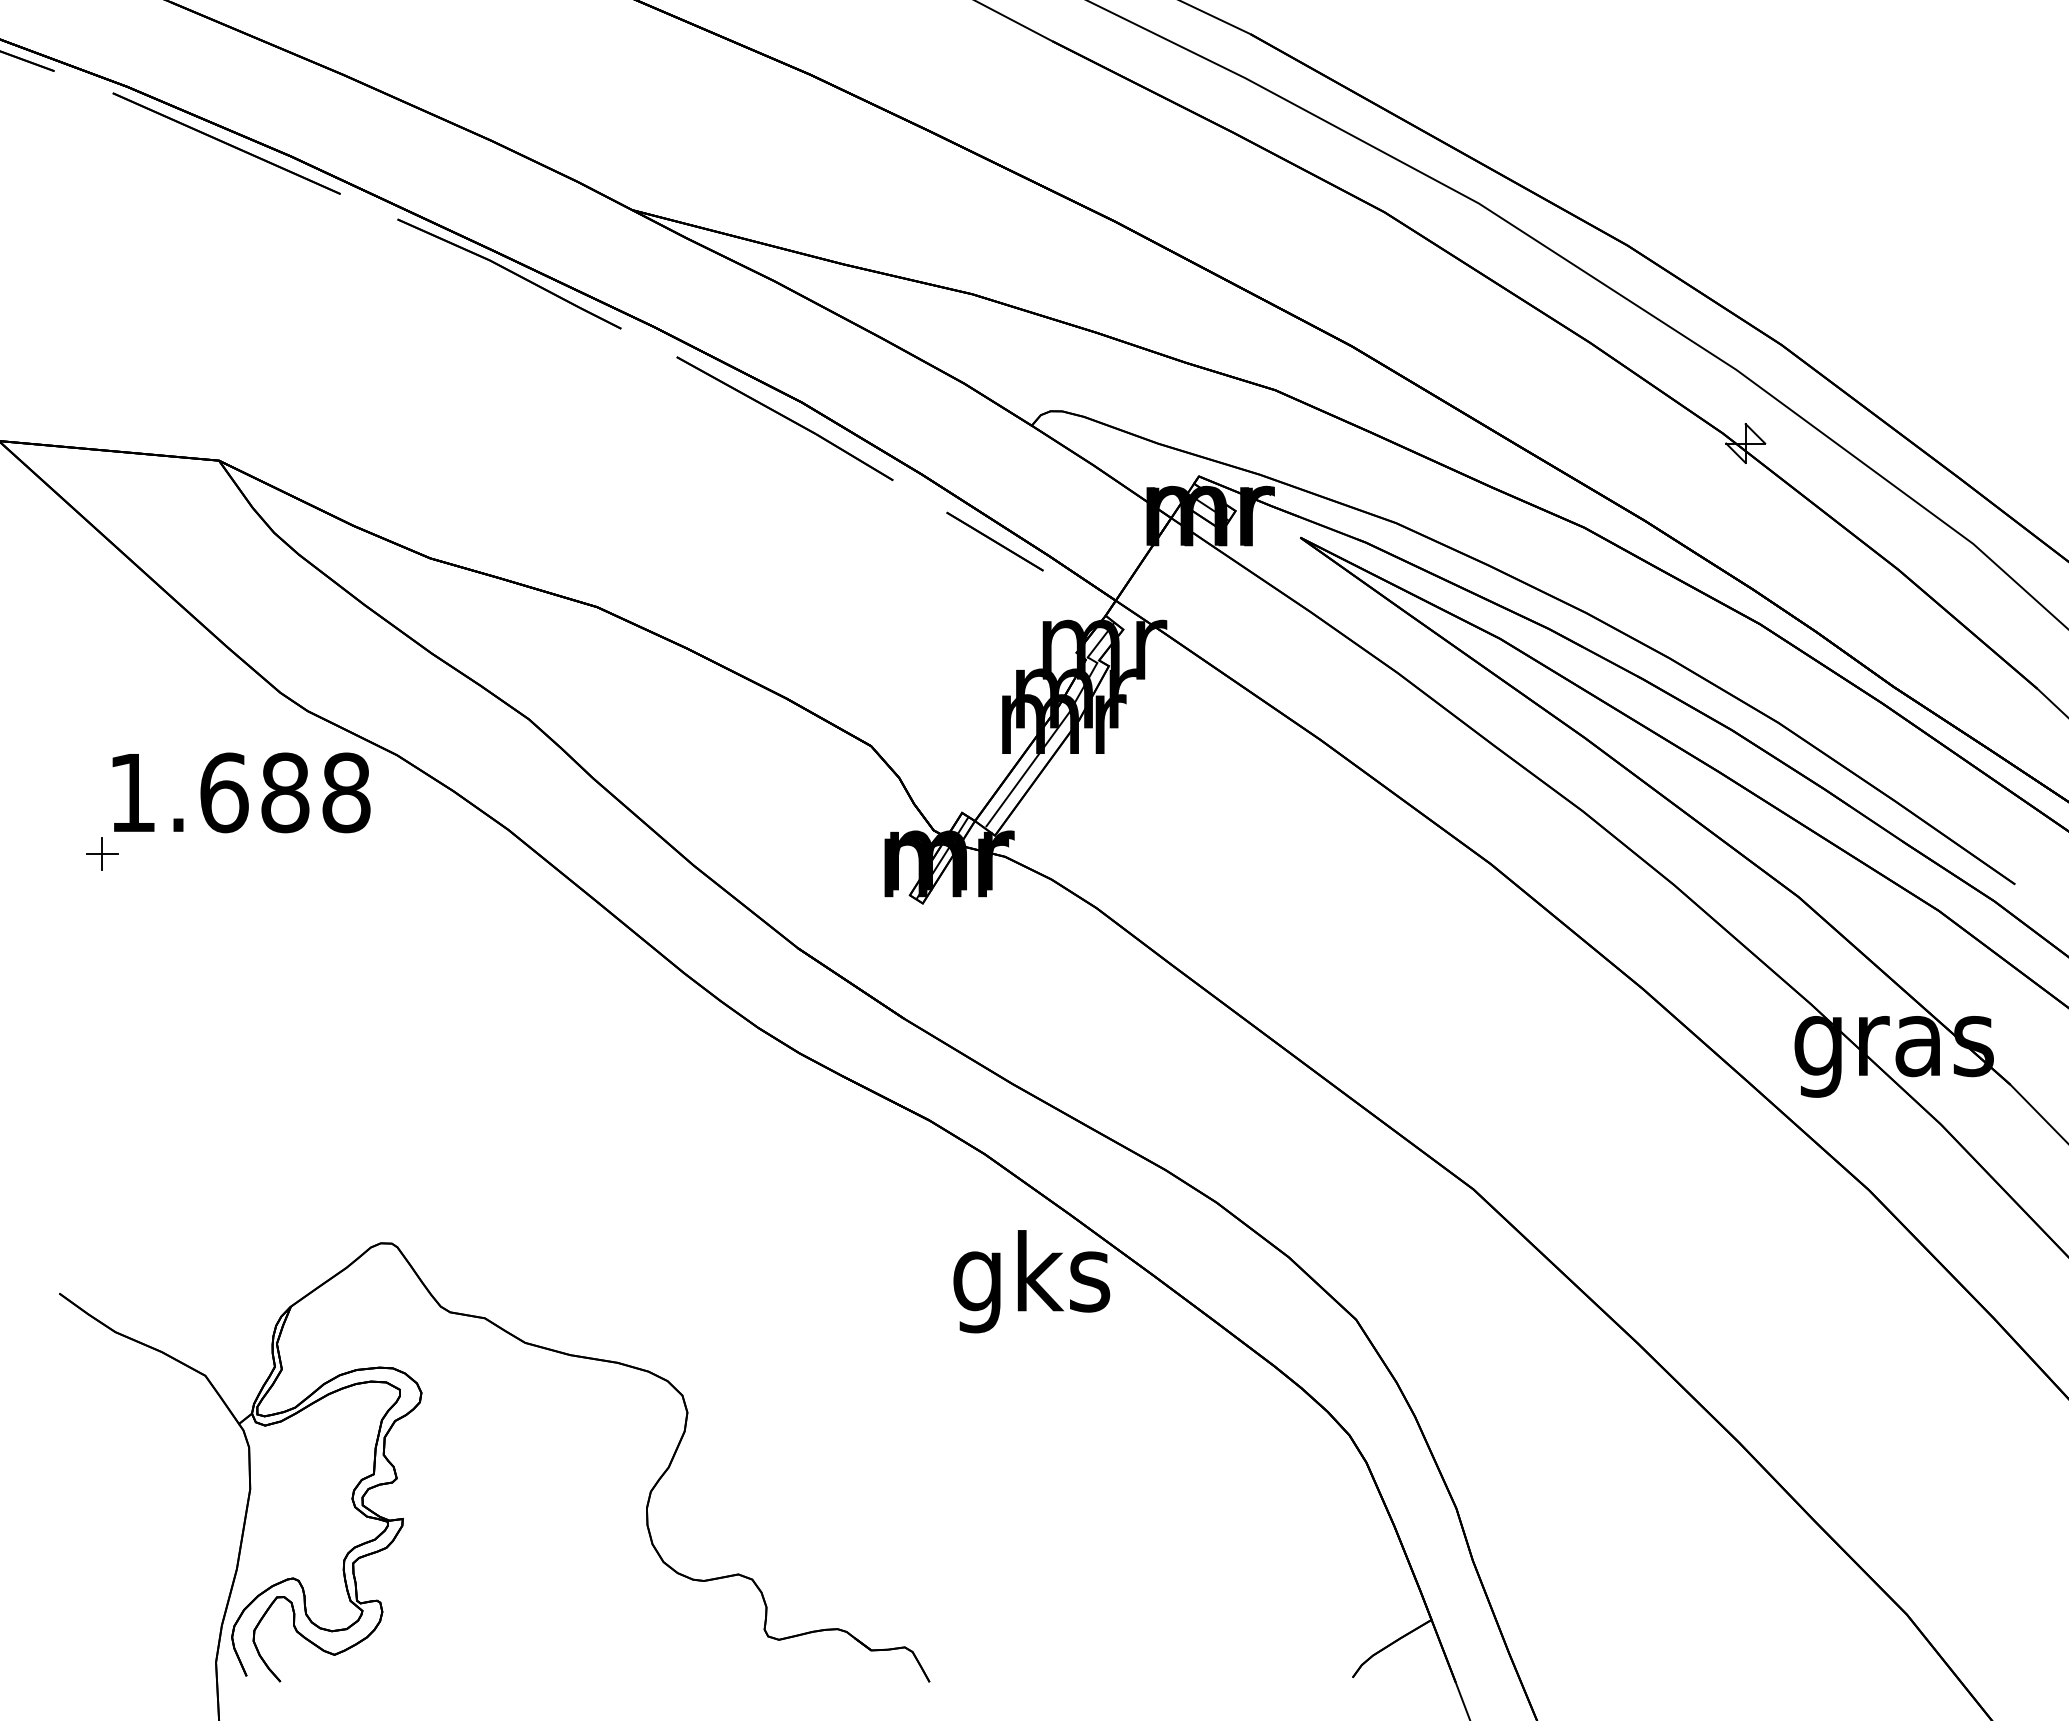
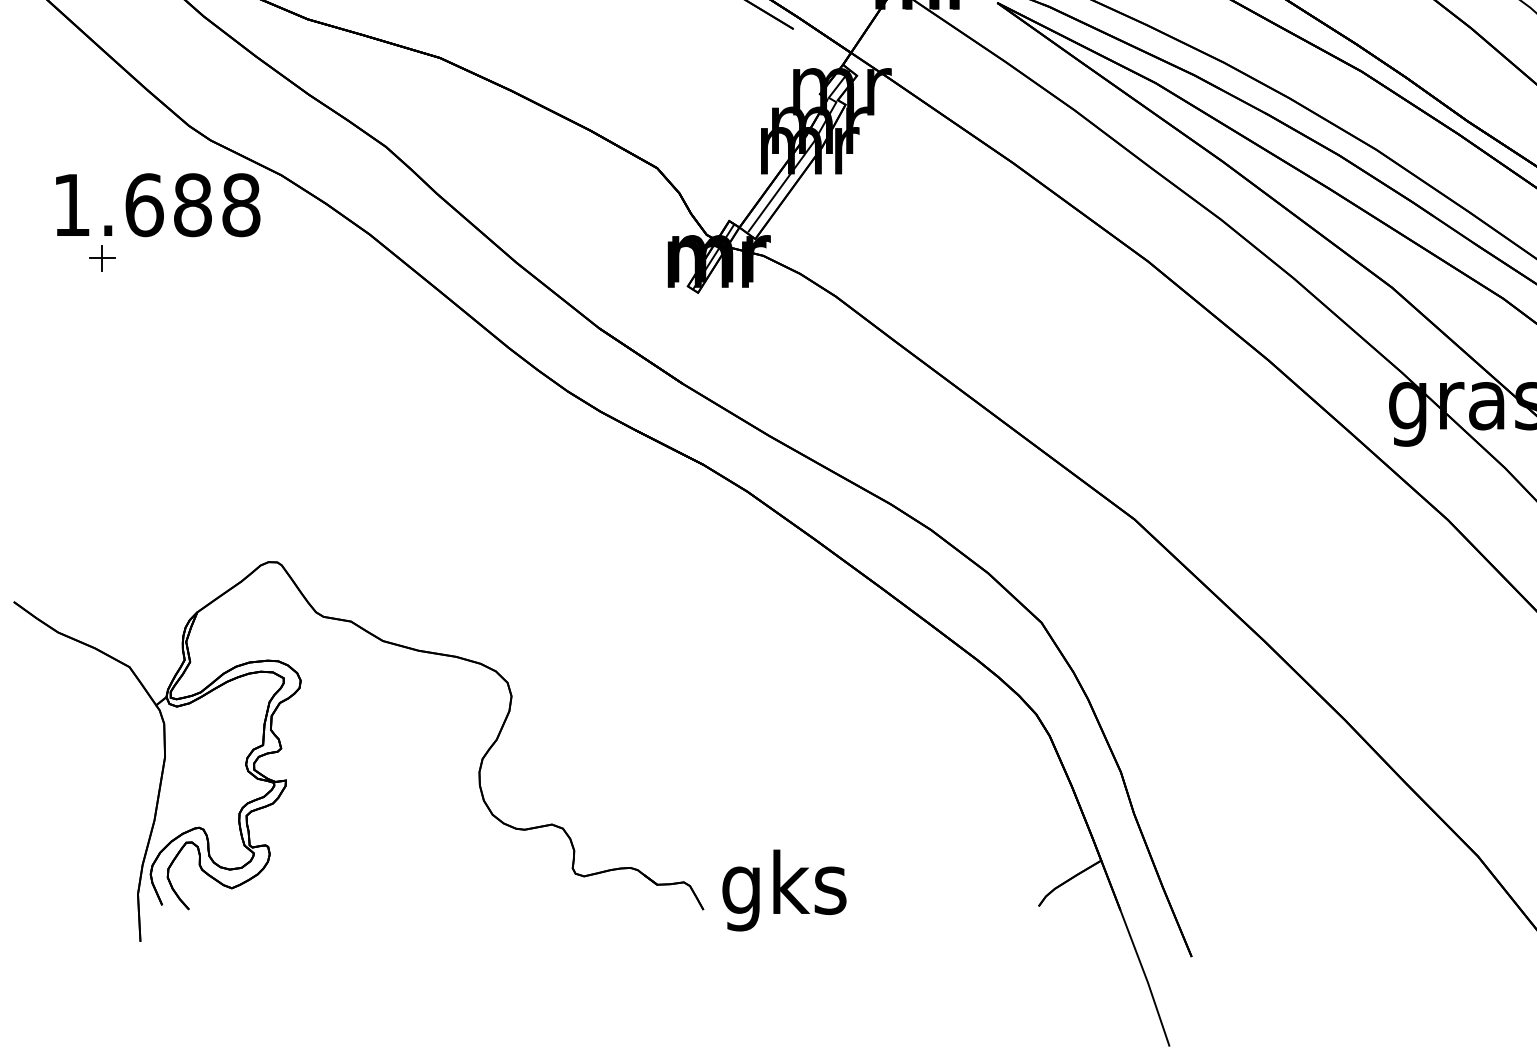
part: (102, 853) -> (102, 257), moved
text: (1031, 1281) -> (784, 890), moved

